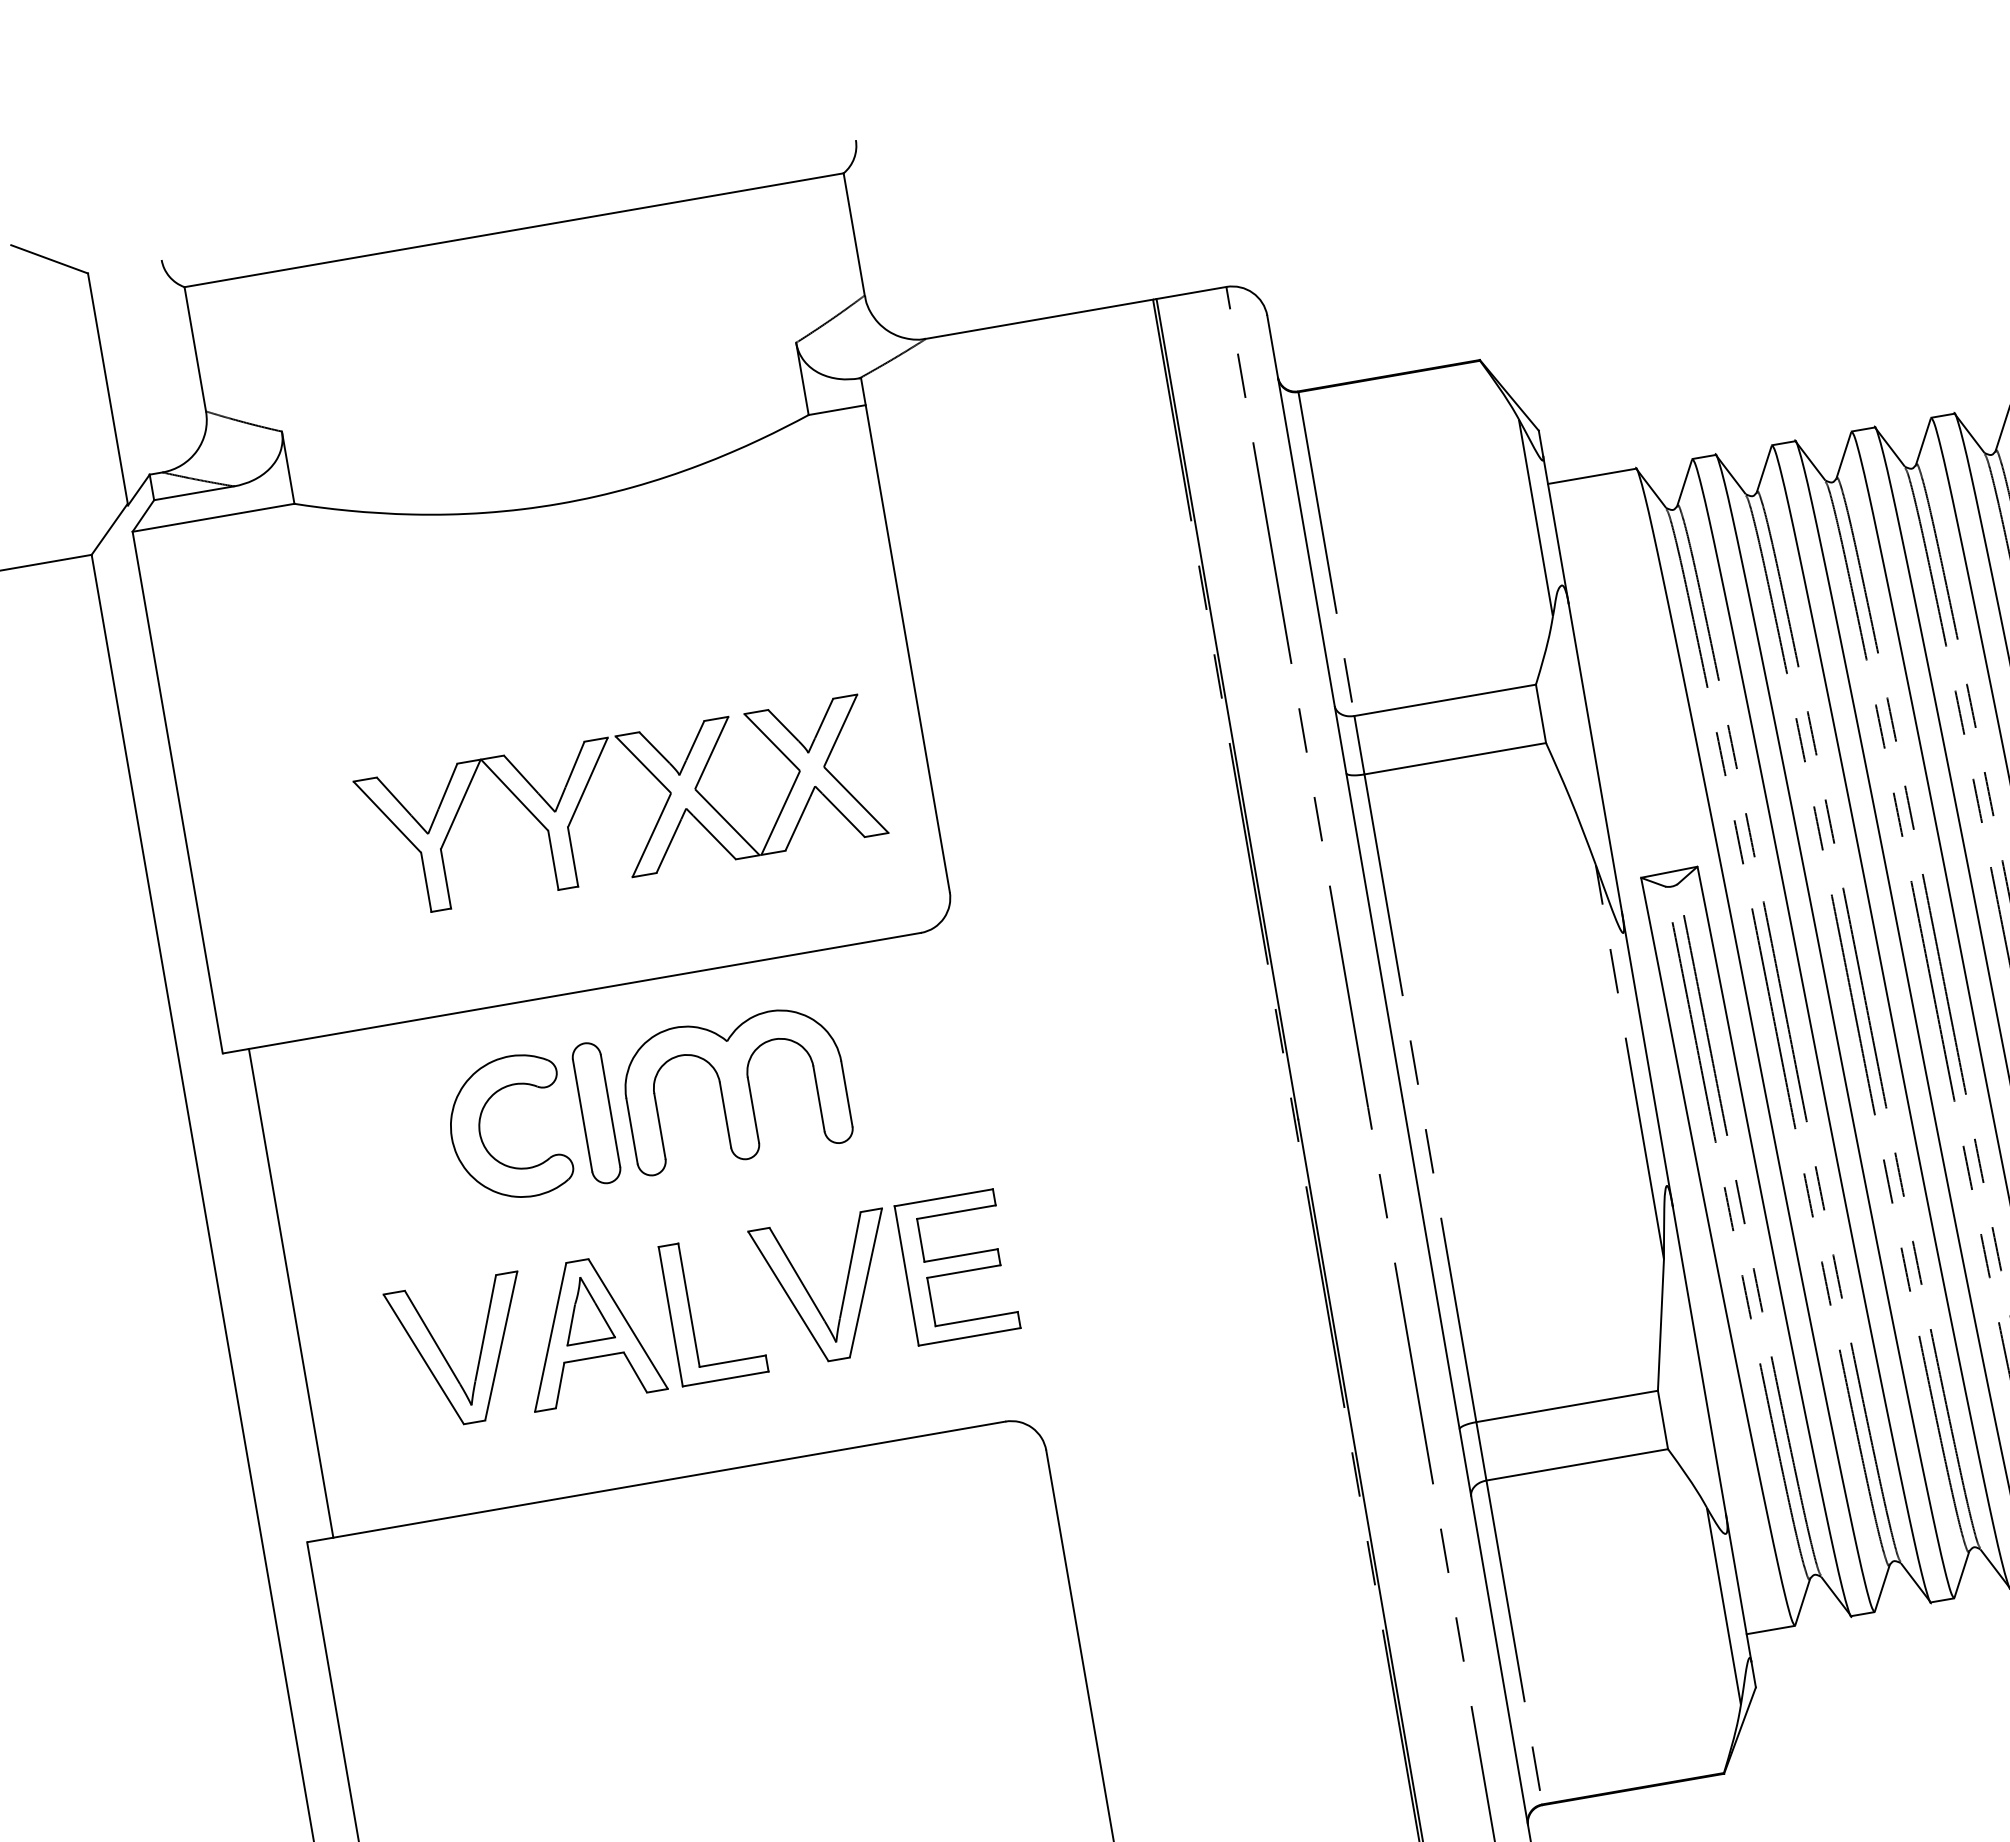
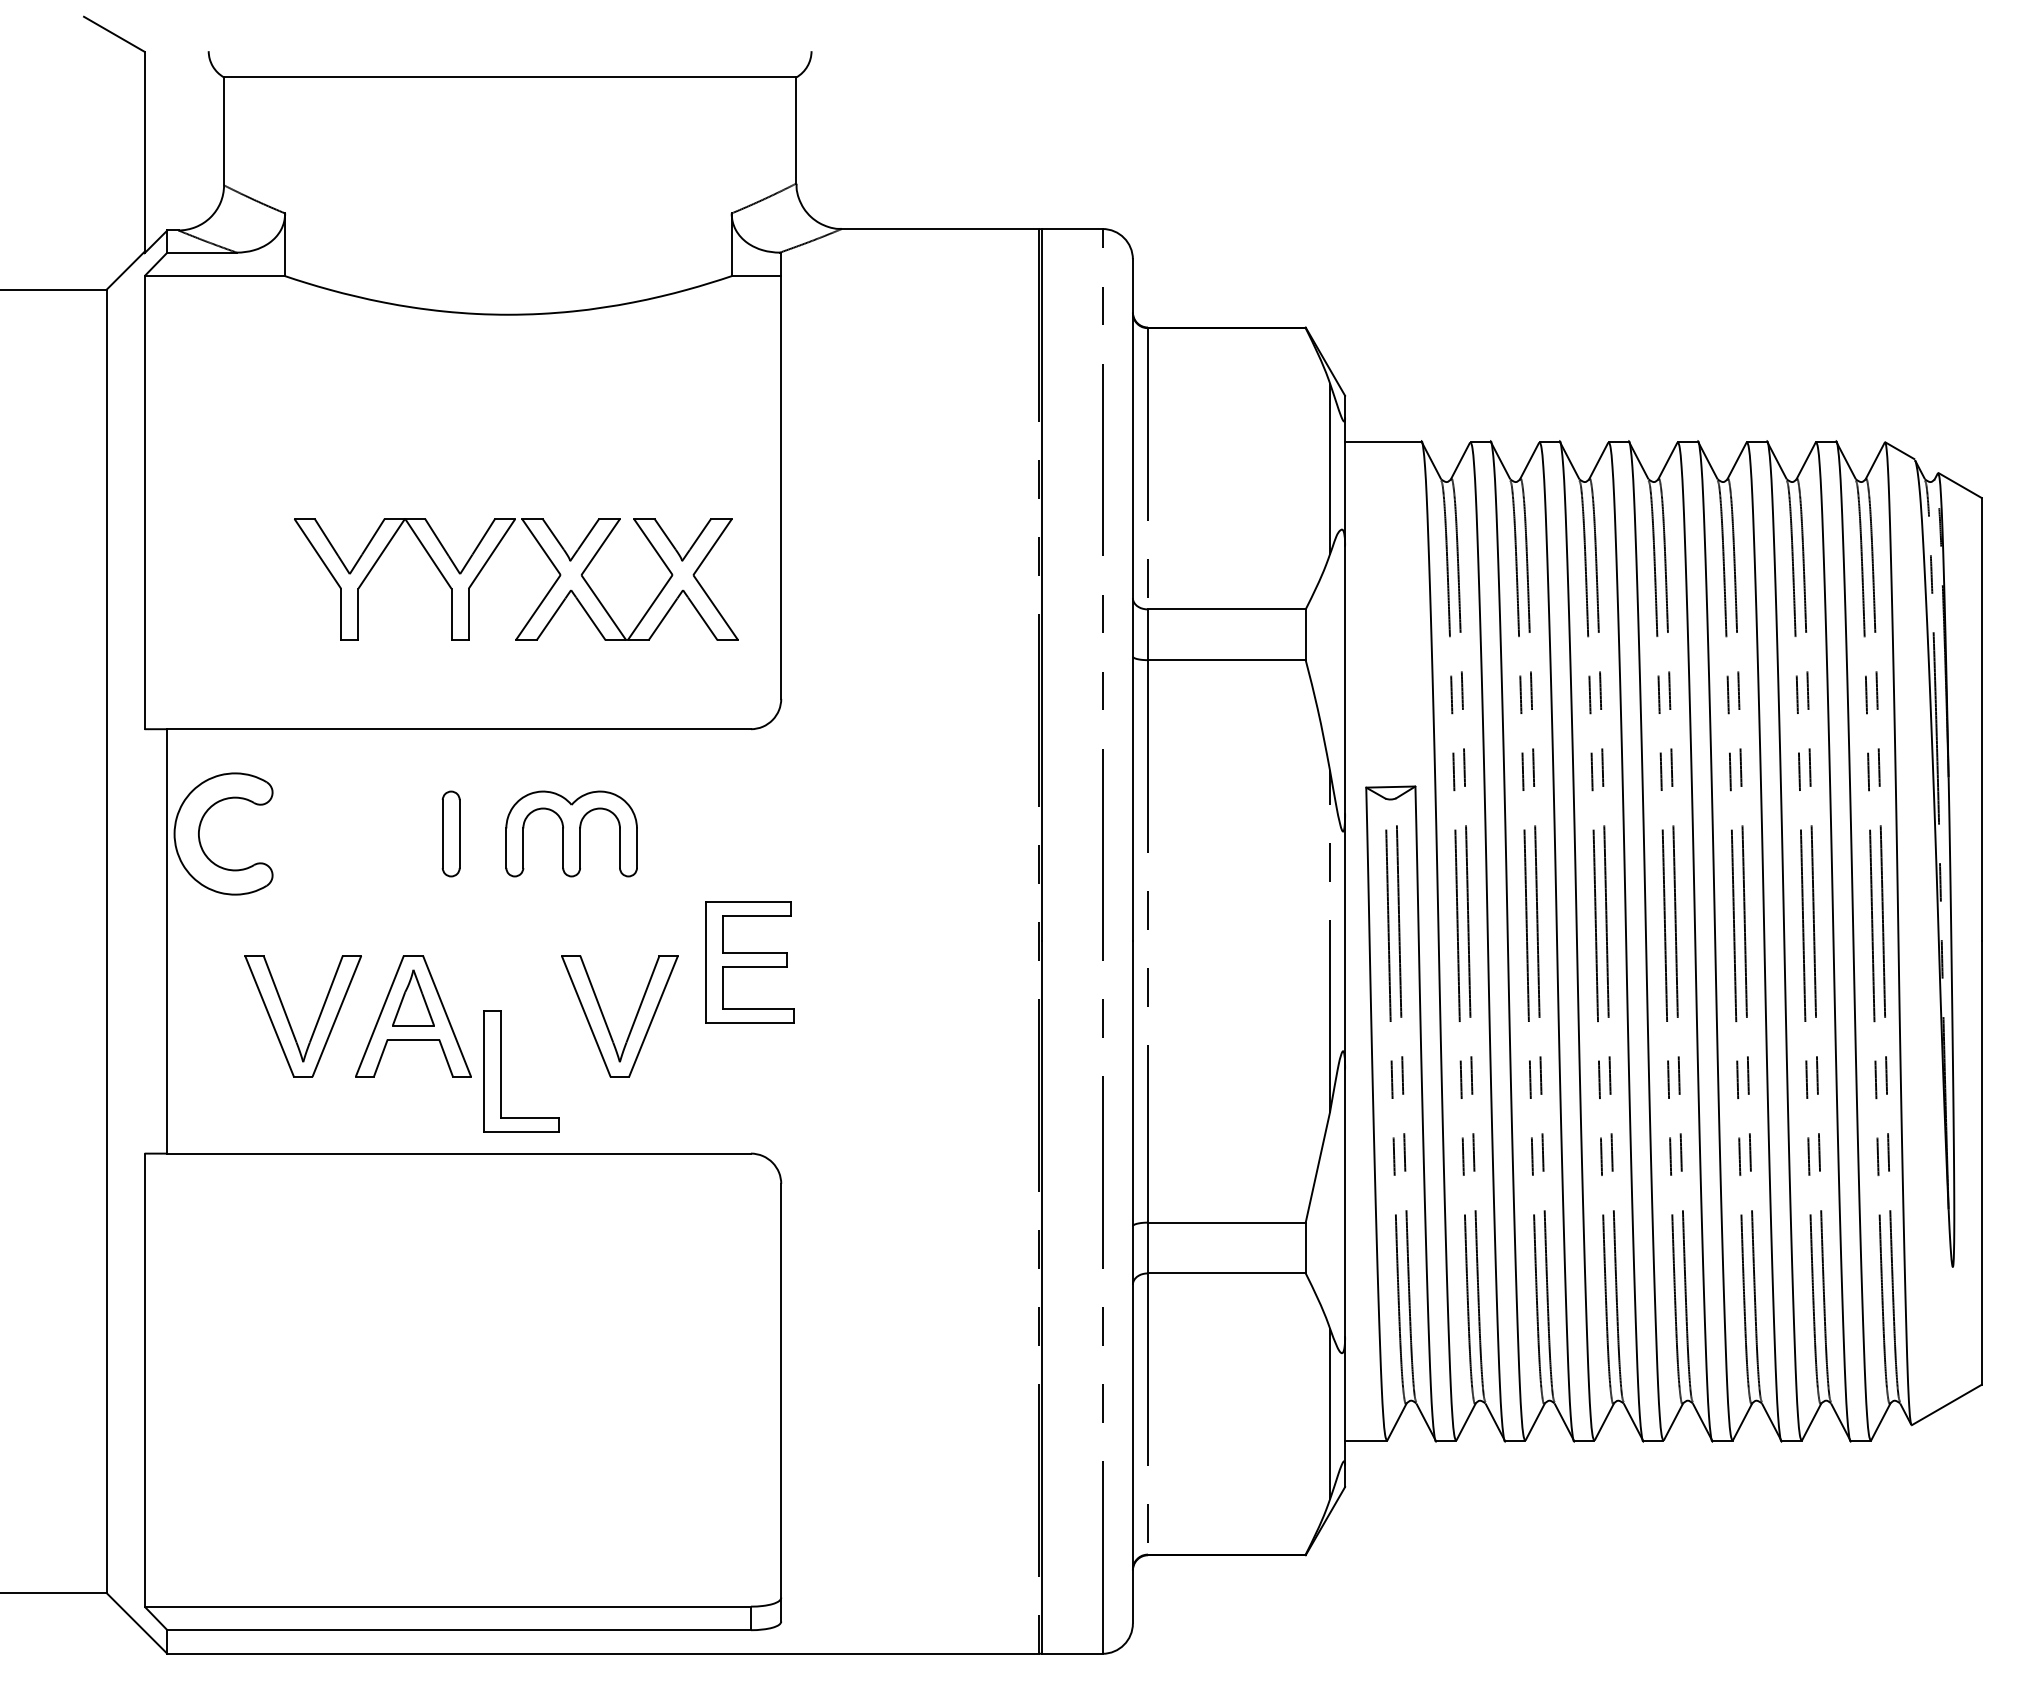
part: (735, 1088) -> (571, 833), size x0.7
part: (596, 1112) -> (451, 833), size x0.7
part: (480, 1127) -> (200, 829), moved
part: (956, 1267) -> (749, 962), moved
part: (690, 1313) -> (501, 1071), moved

